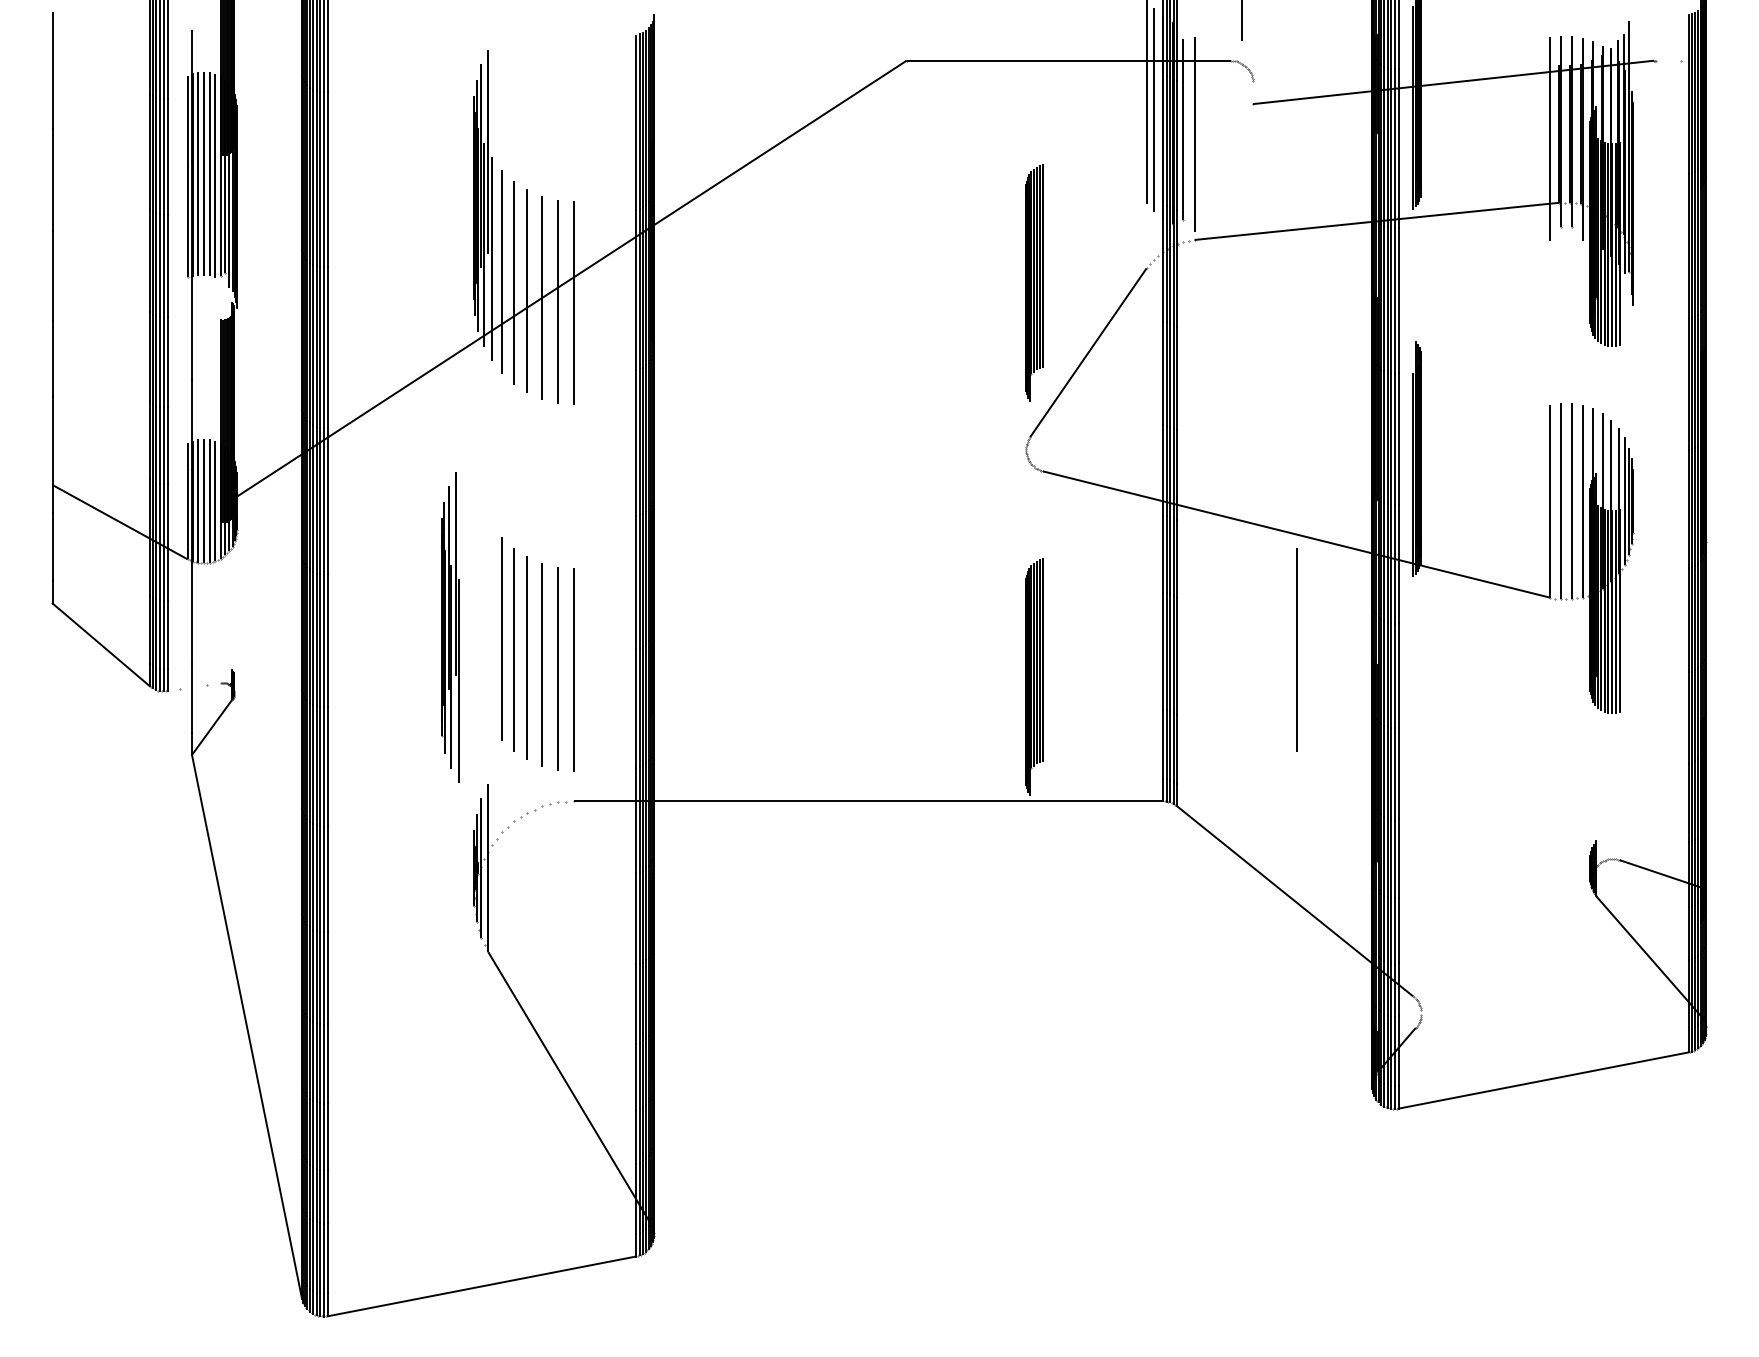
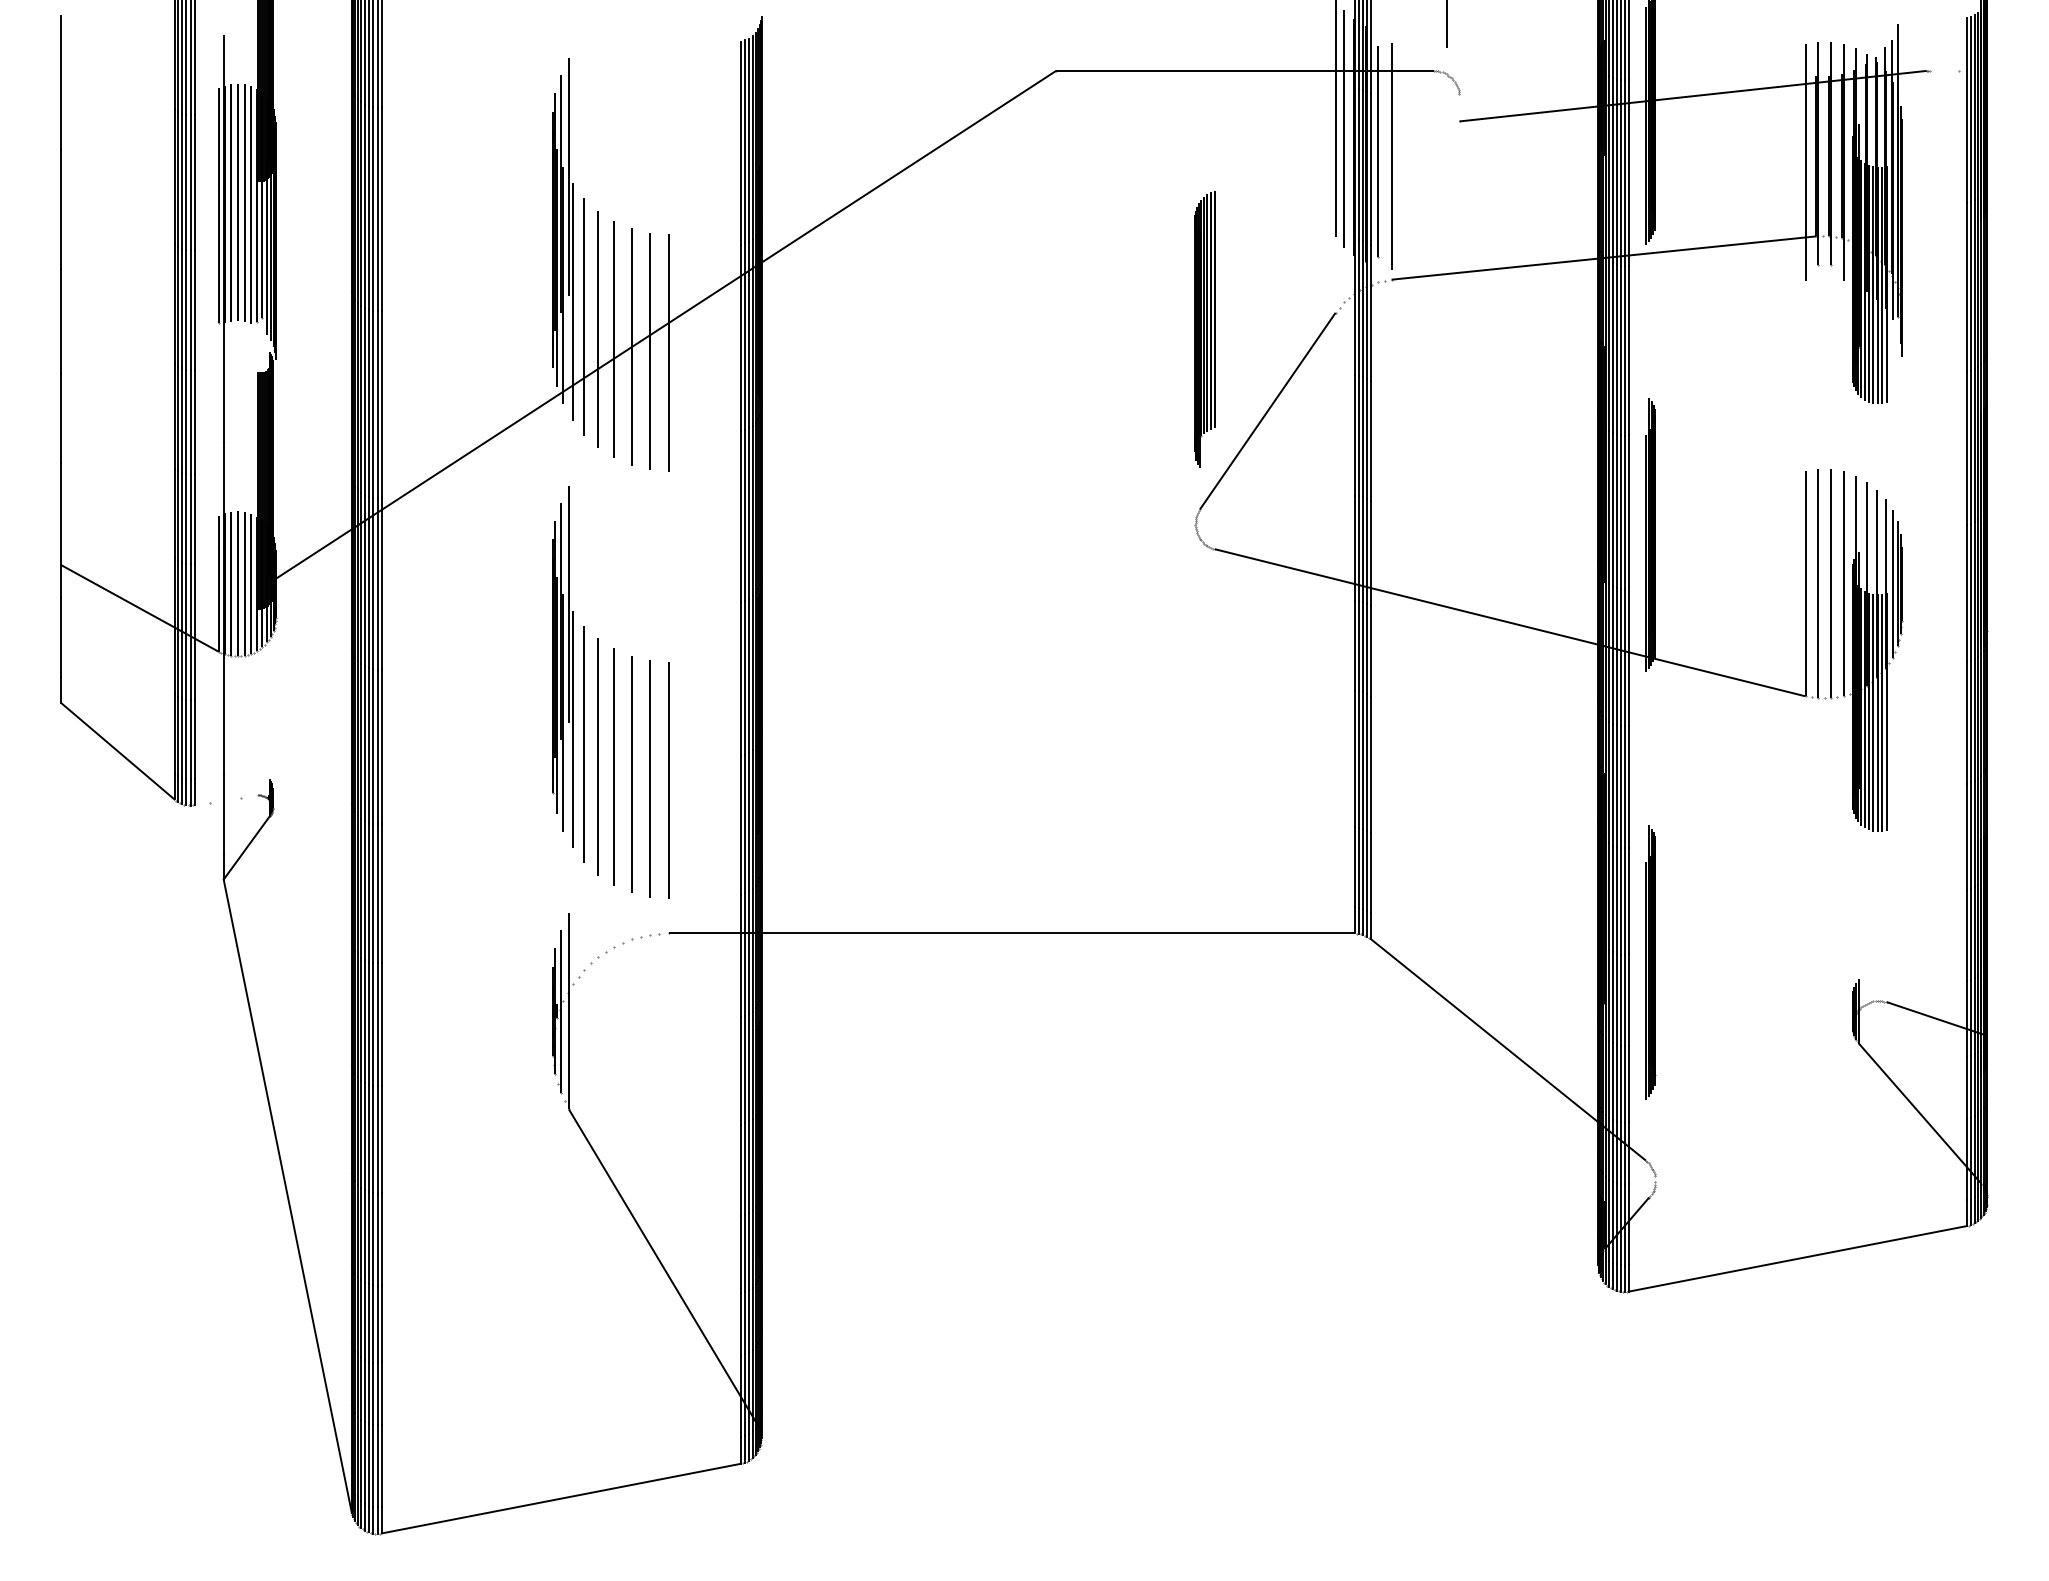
part: (450, 626) -> (562, 666), moved
line: (1295, 649) -> (1509, 756), removed
part: (1034, 676) -> (1204, 788), removed
part: (1416, 826) -> (1650, 962), added

